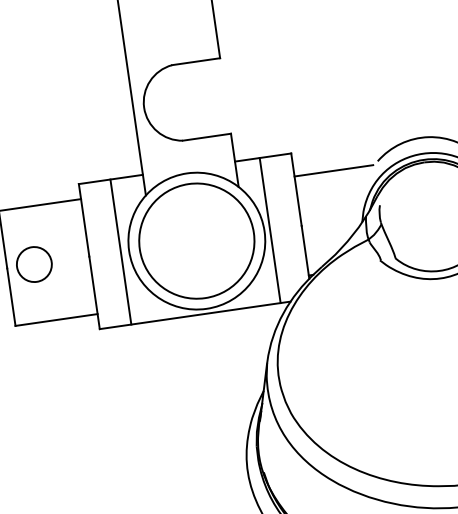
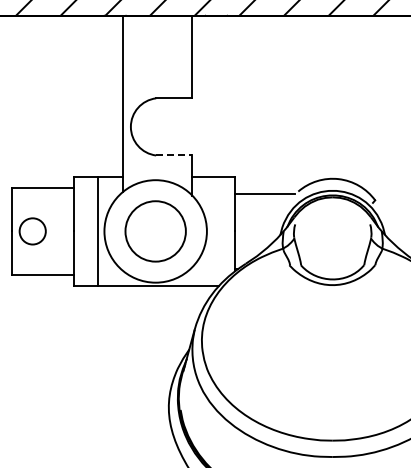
line: (207, 137) -> (174, 155), solid -> dashed
line: (270, 230) -> (211, 231), removed
circle: (196, 241) -> (155, 231), size x0.7

